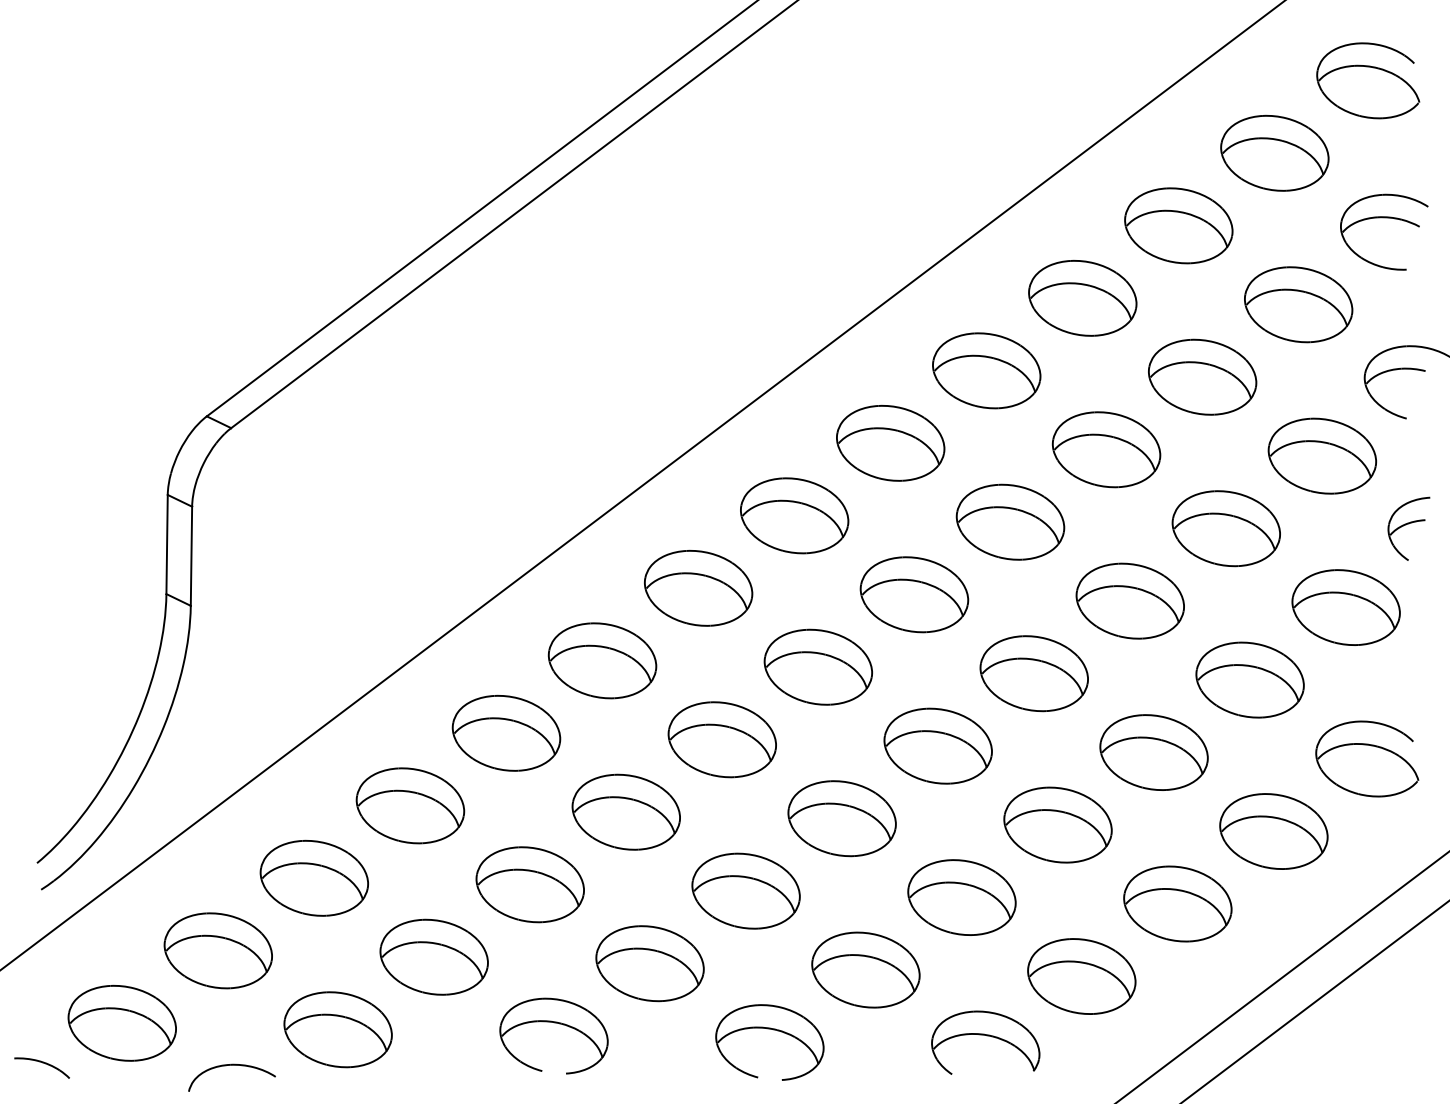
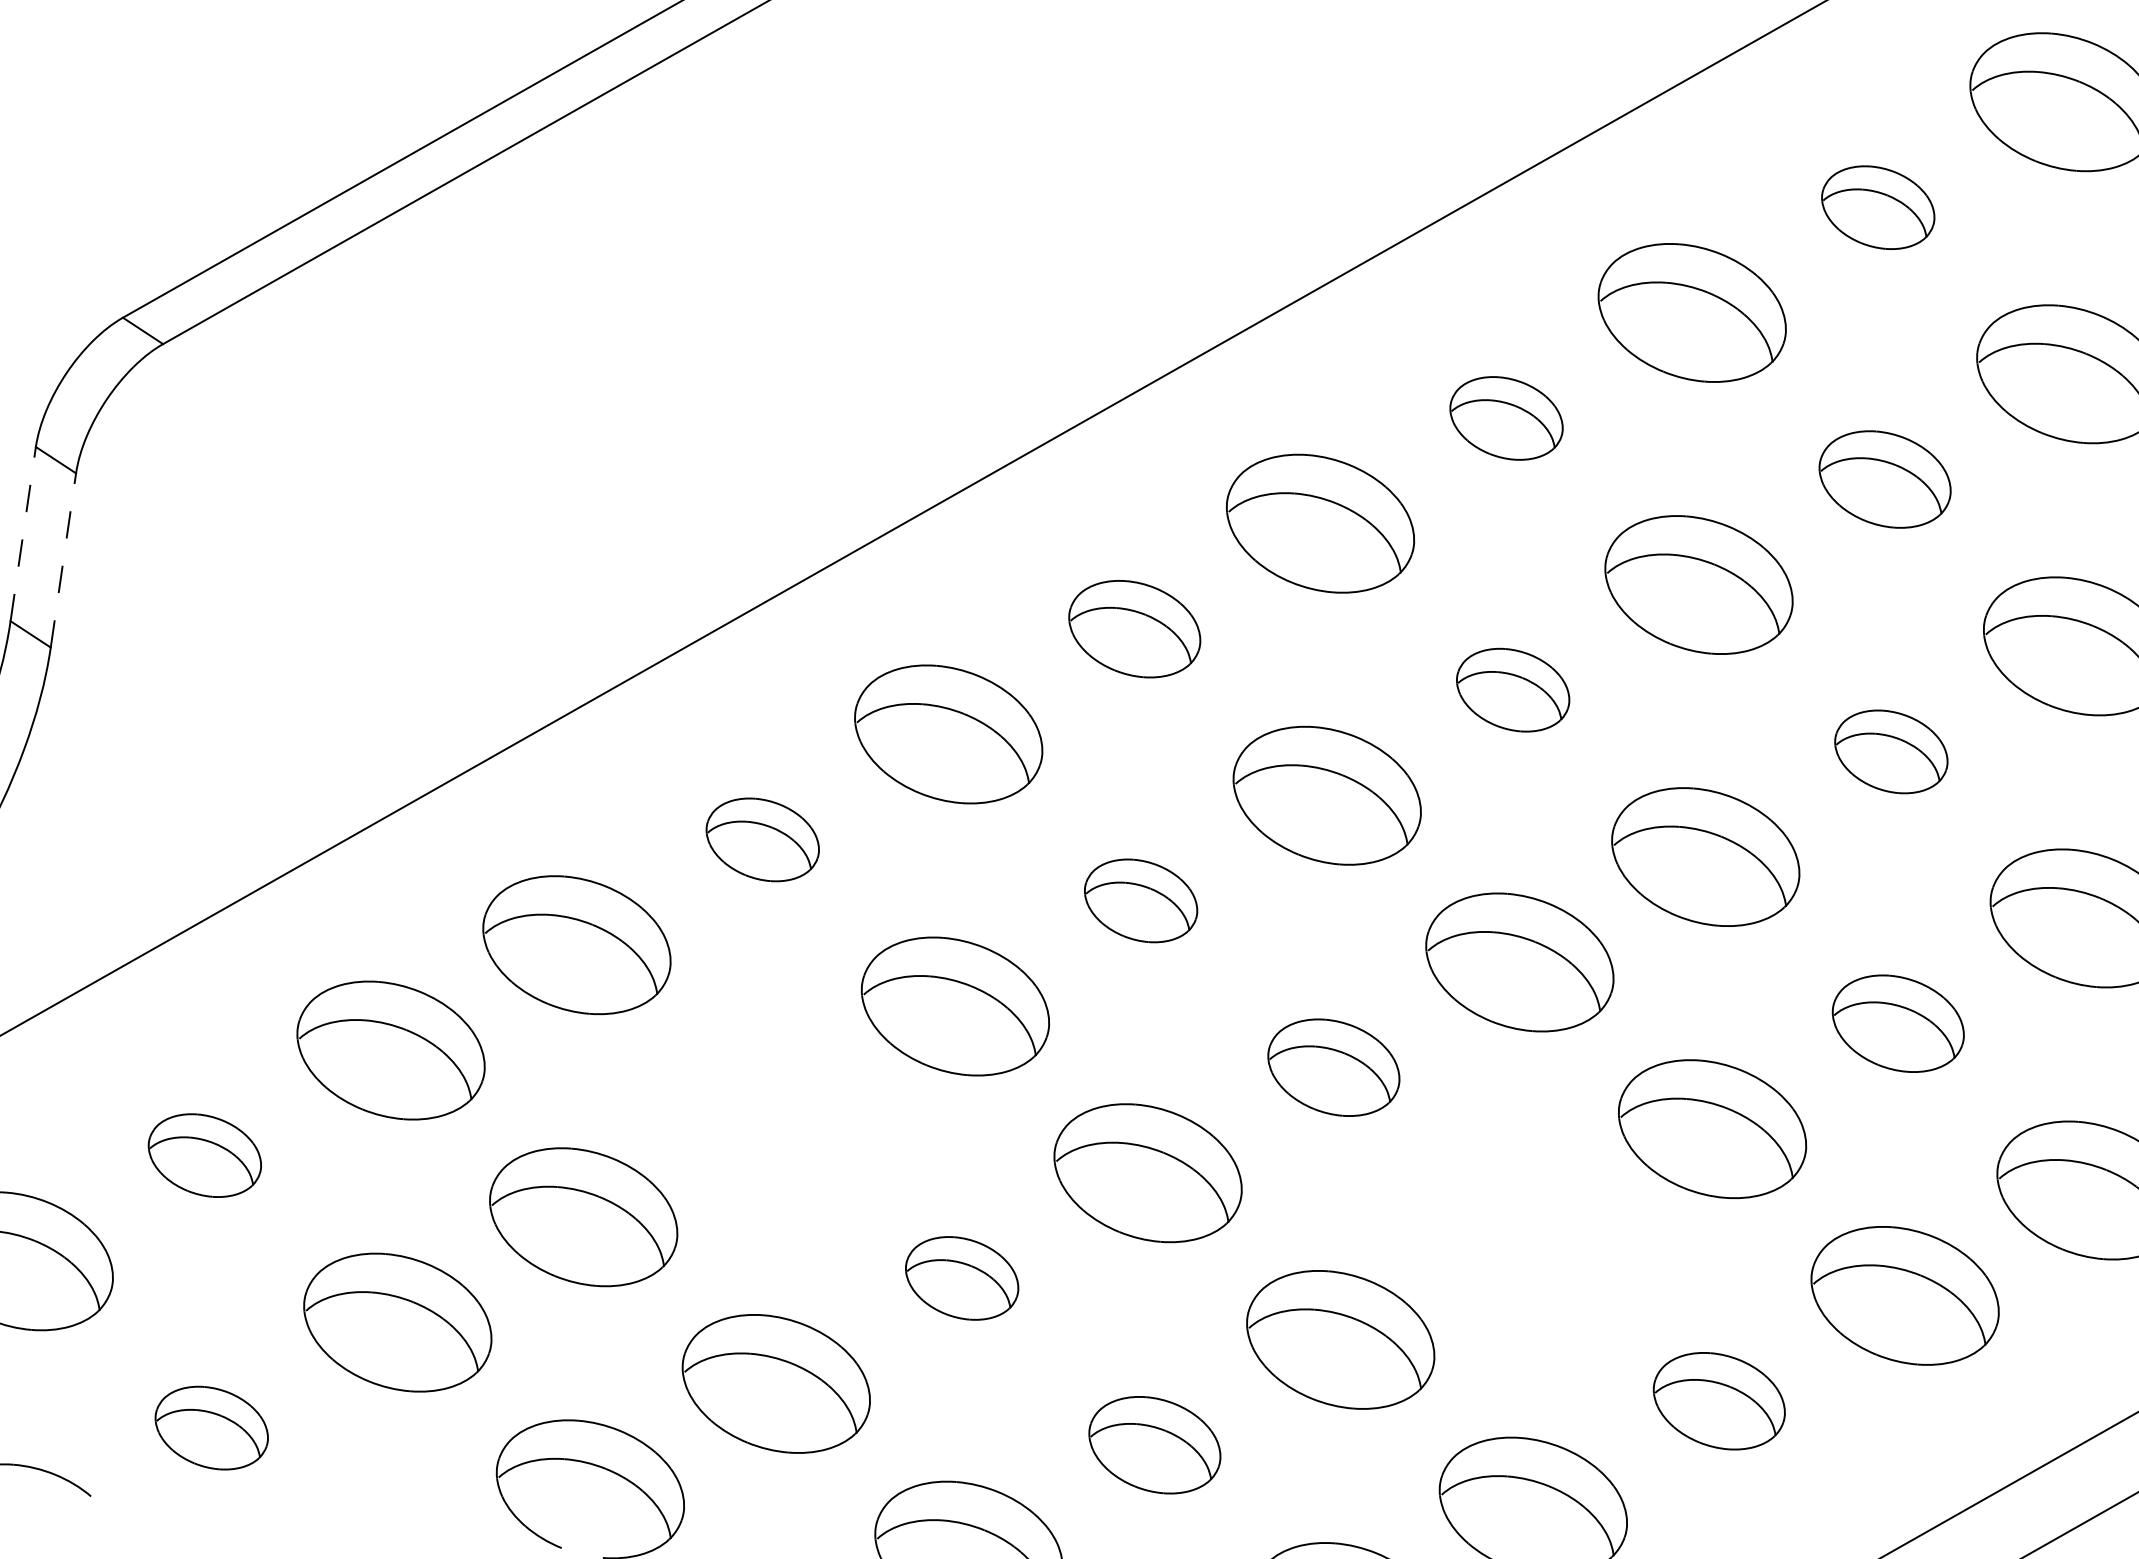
part: (1178, 225) -> (1877, 206), size x0.6
part: (986, 370) -> (1506, 417), size x0.6
part: (1202, 376) -> (1884, 478), size x0.7
part: (794, 515) -> (1134, 628), size x0.7
part: (1010, 521) -> (1513, 689), size x0.6
part: (1225, 528) -> (1890, 751), size x0.6
line: (167, 544) -> (23, 534), solid -> dashed
line: (191, 556) -> (63, 560), solid -> dashed
part: (602, 660) -> (762, 839), size x0.6
part: (817, 666) -> (1139, 899), size x0.6
part: (1249, 679) -> (1897, 1022), size x0.7
part: (937, 745) -> (1332, 1066), size x0.7
part: (625, 811) -> (768, 1110), removed
part: (1057, 824) -> (1525, 1233), removed
part: (313, 877) -> (203, 1154), size x0.6
part: (745, 890) -> (961, 1277), size x0.6
part: (1177, 903) -> (1718, 1400), size x0.7
part: (865, 969) -> (1154, 1444), size x0.7
part: (337, 1029) -> (210, 1427), size x0.6

